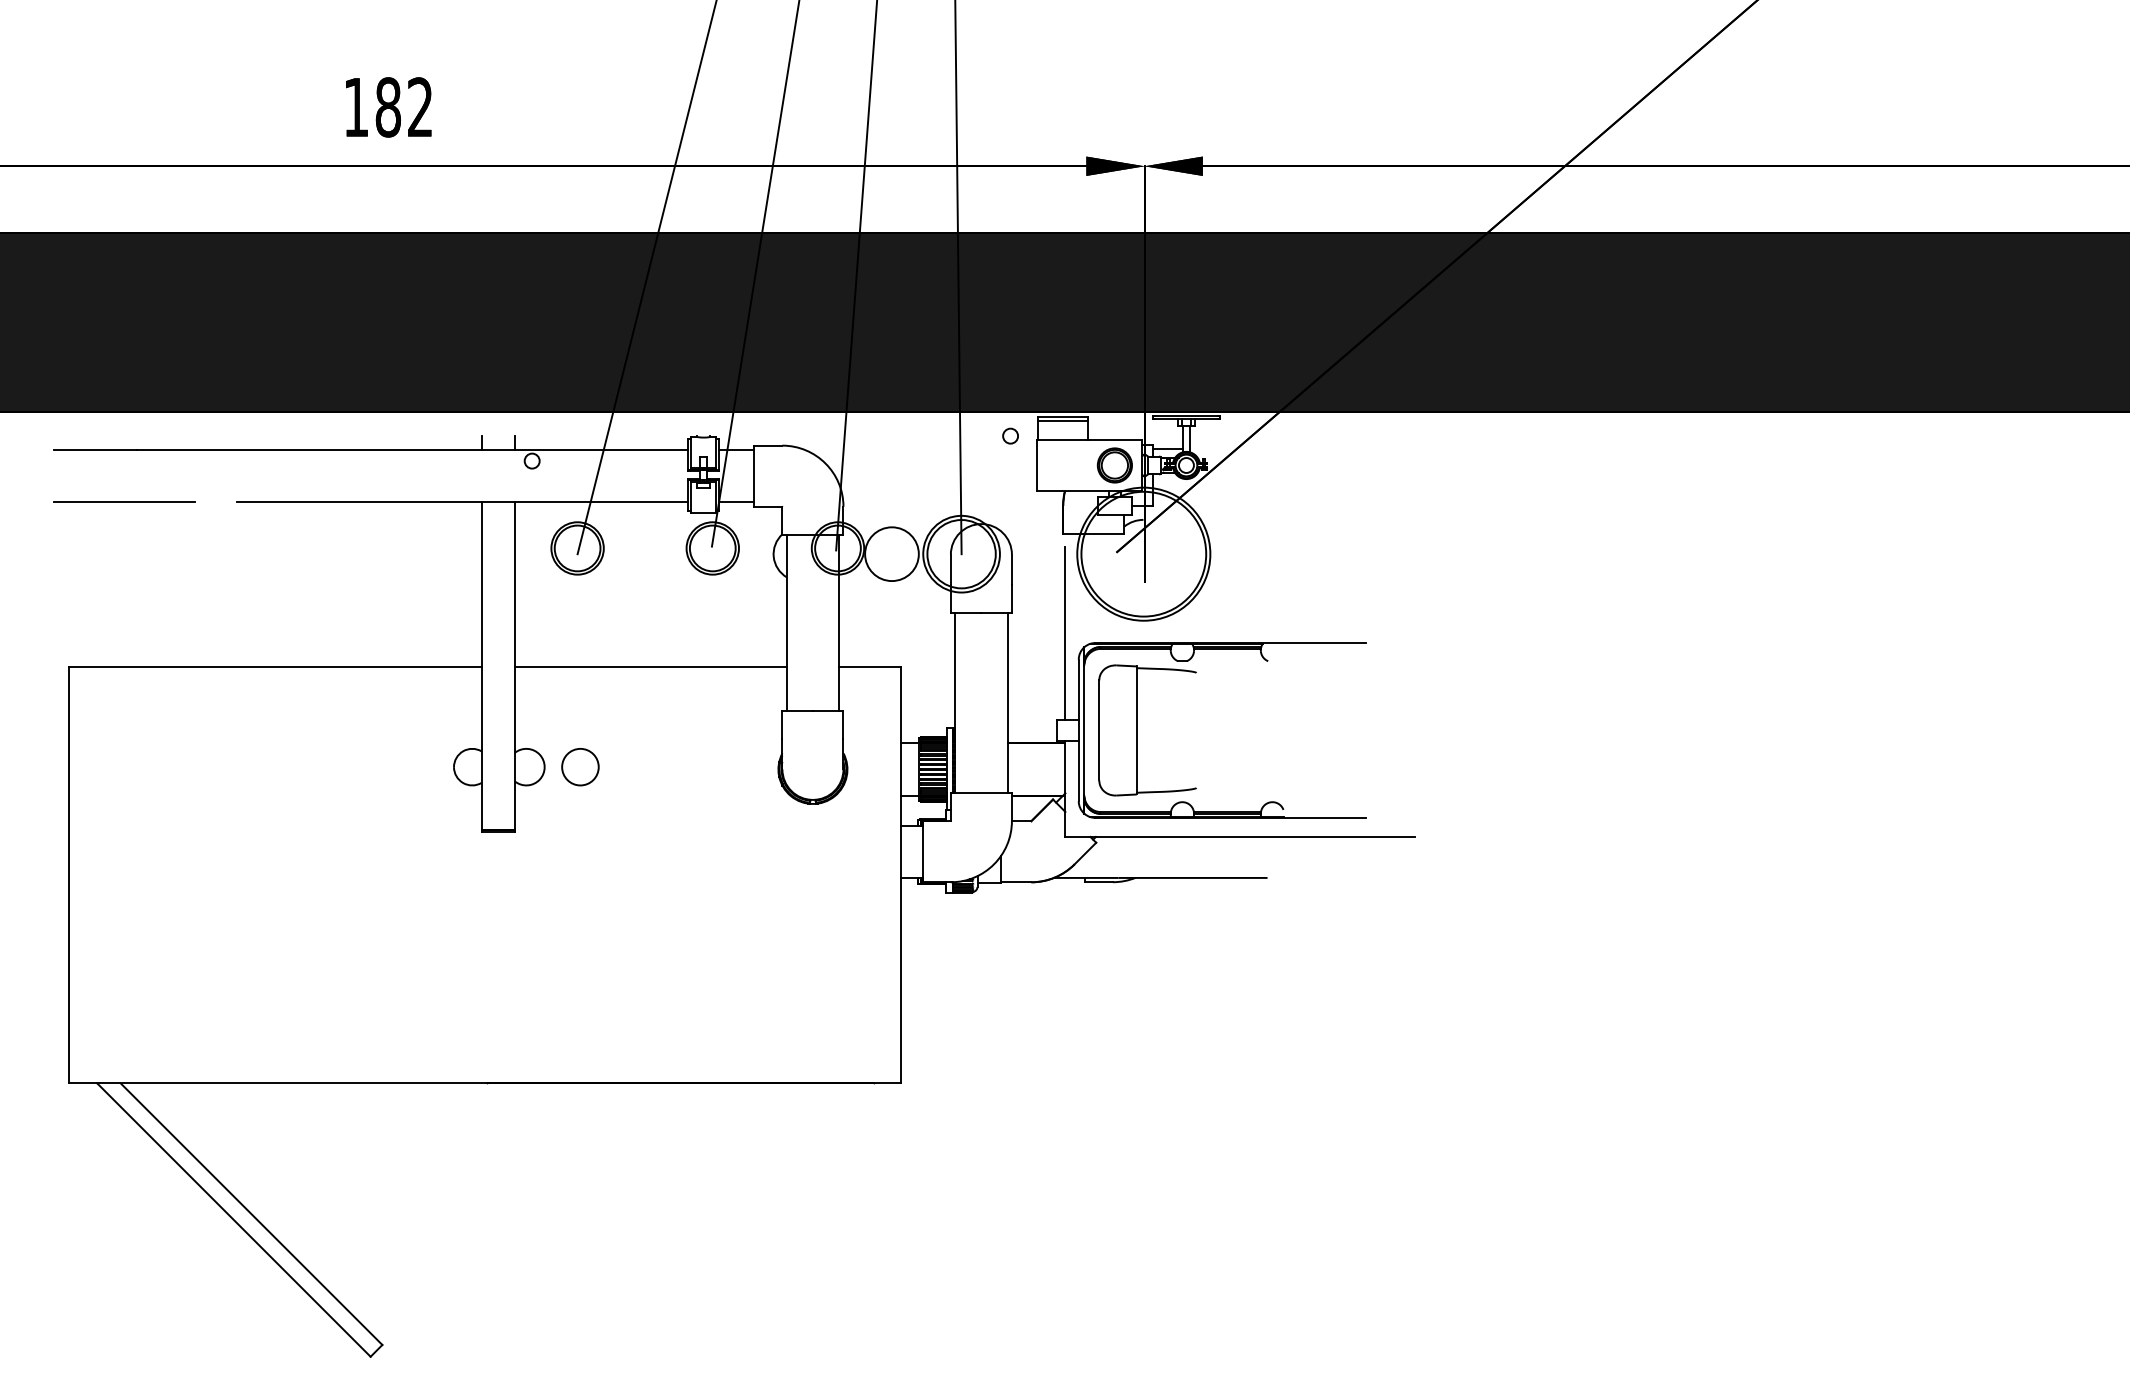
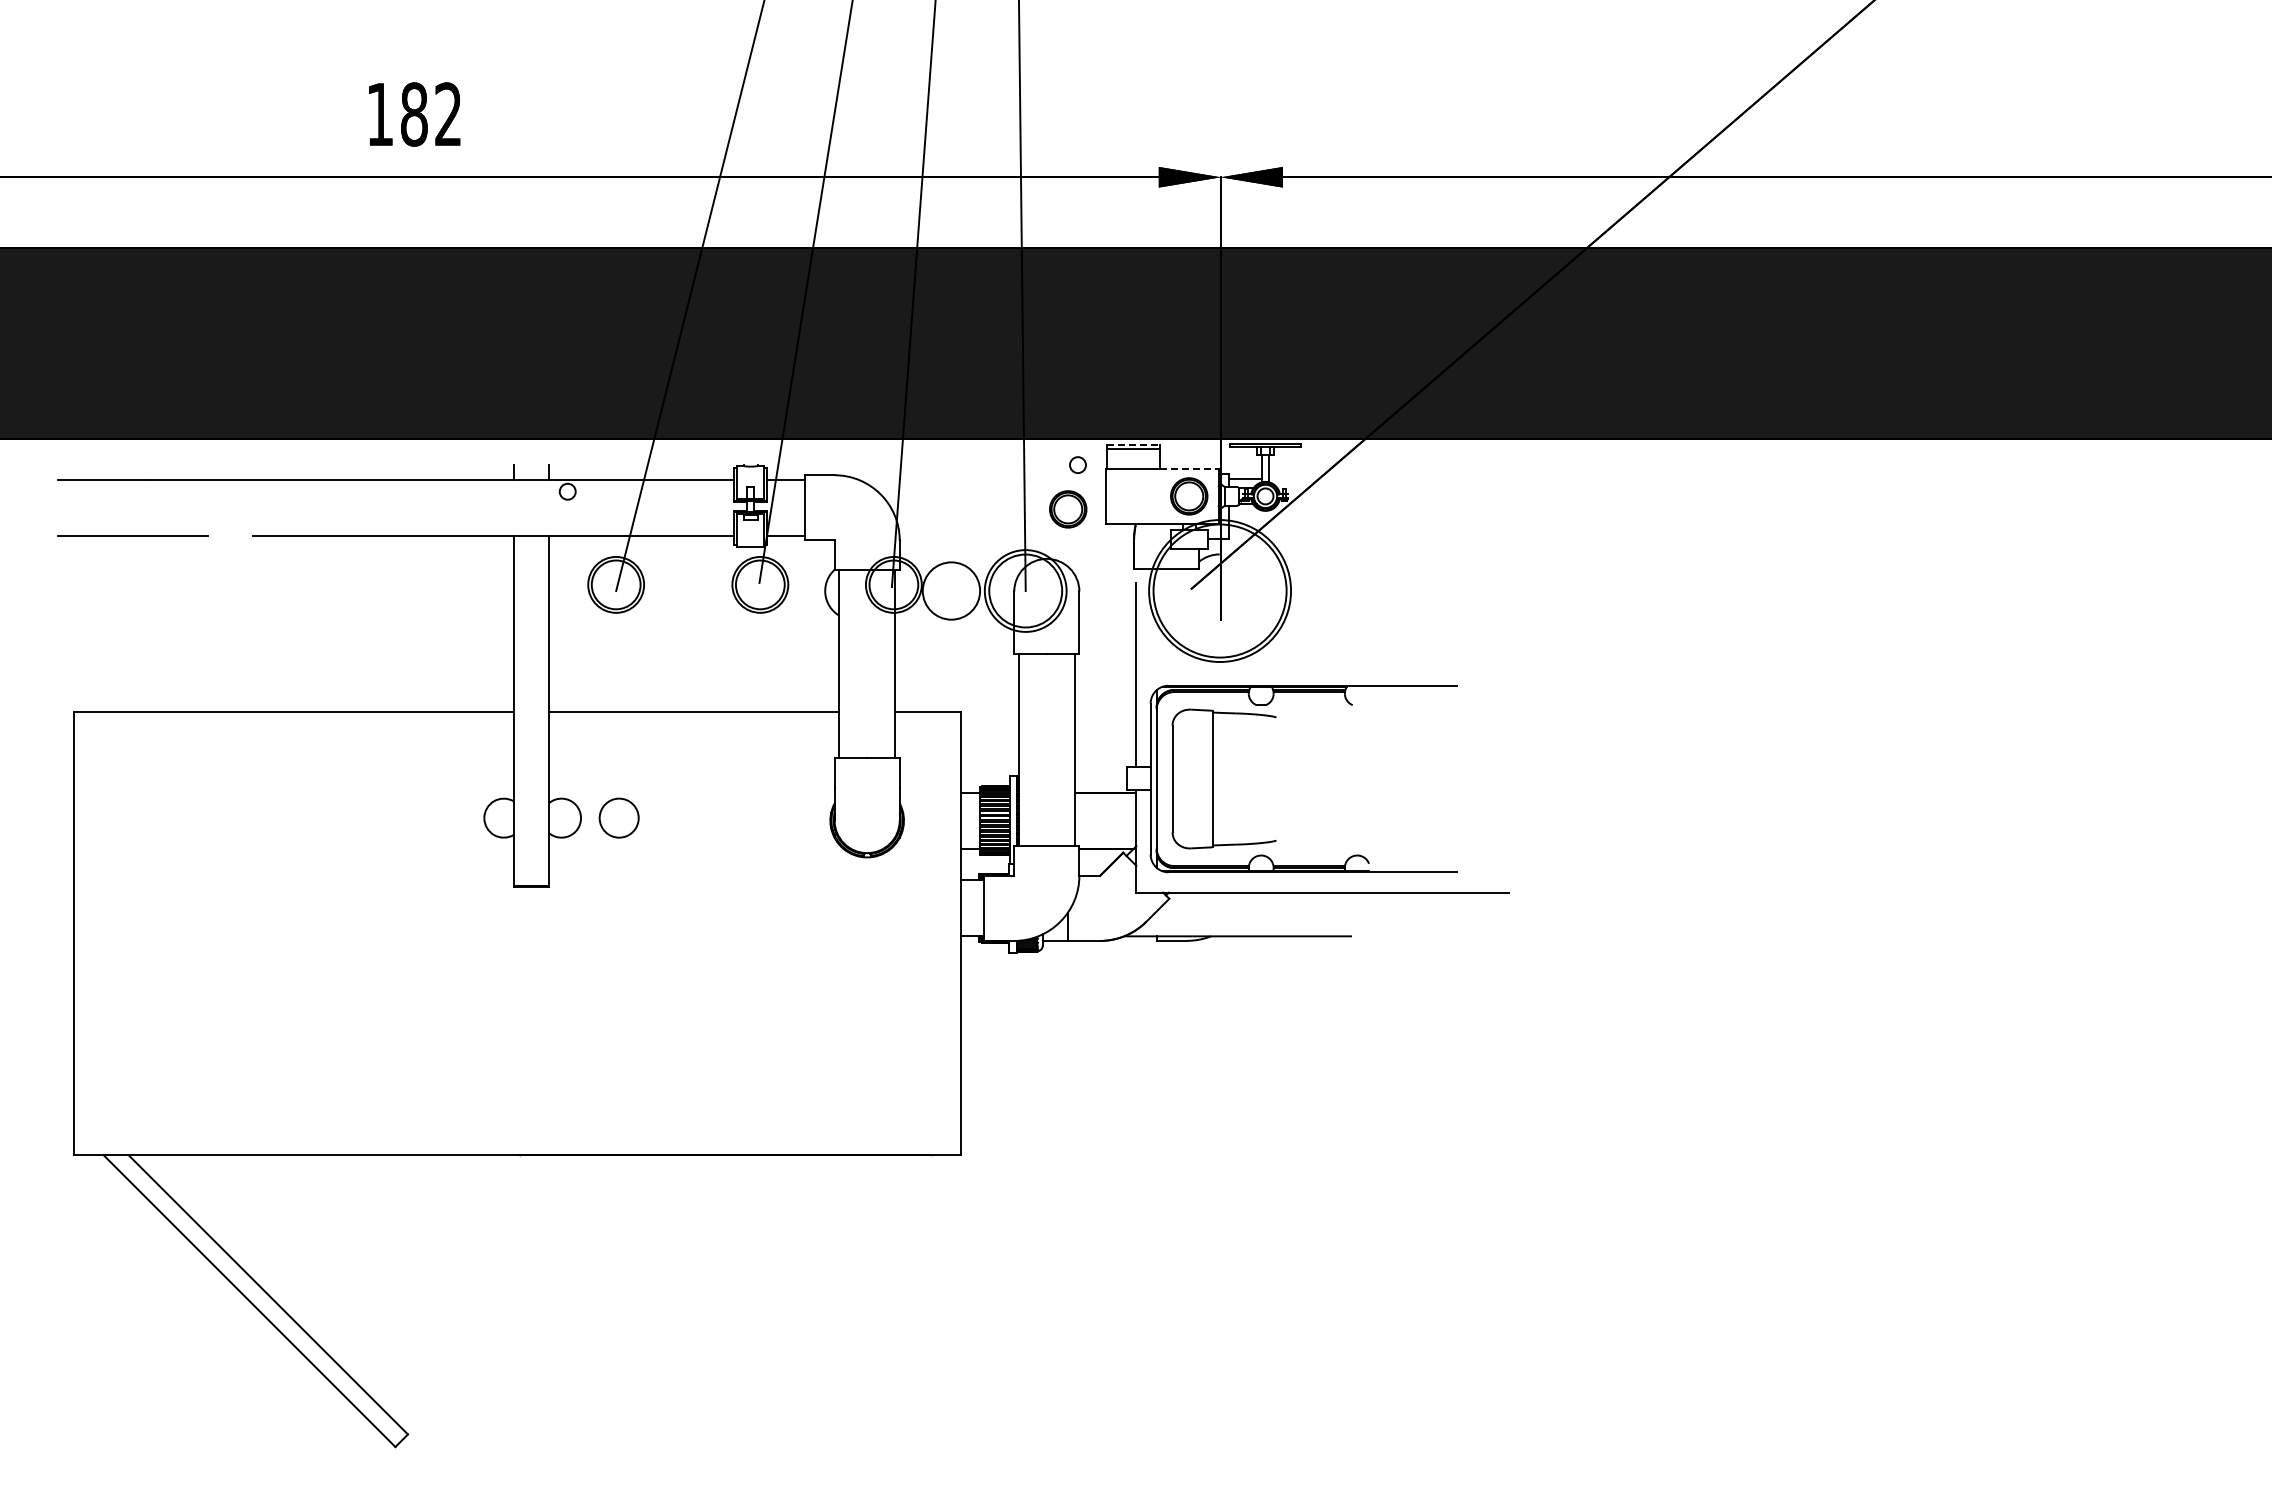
line: (1062, 416) -> (1133, 444), solid -> dashed
line: (1115, 439) -> (1189, 468), solid -> dashed
part: (1001, 477) -> (1068, 509), added

